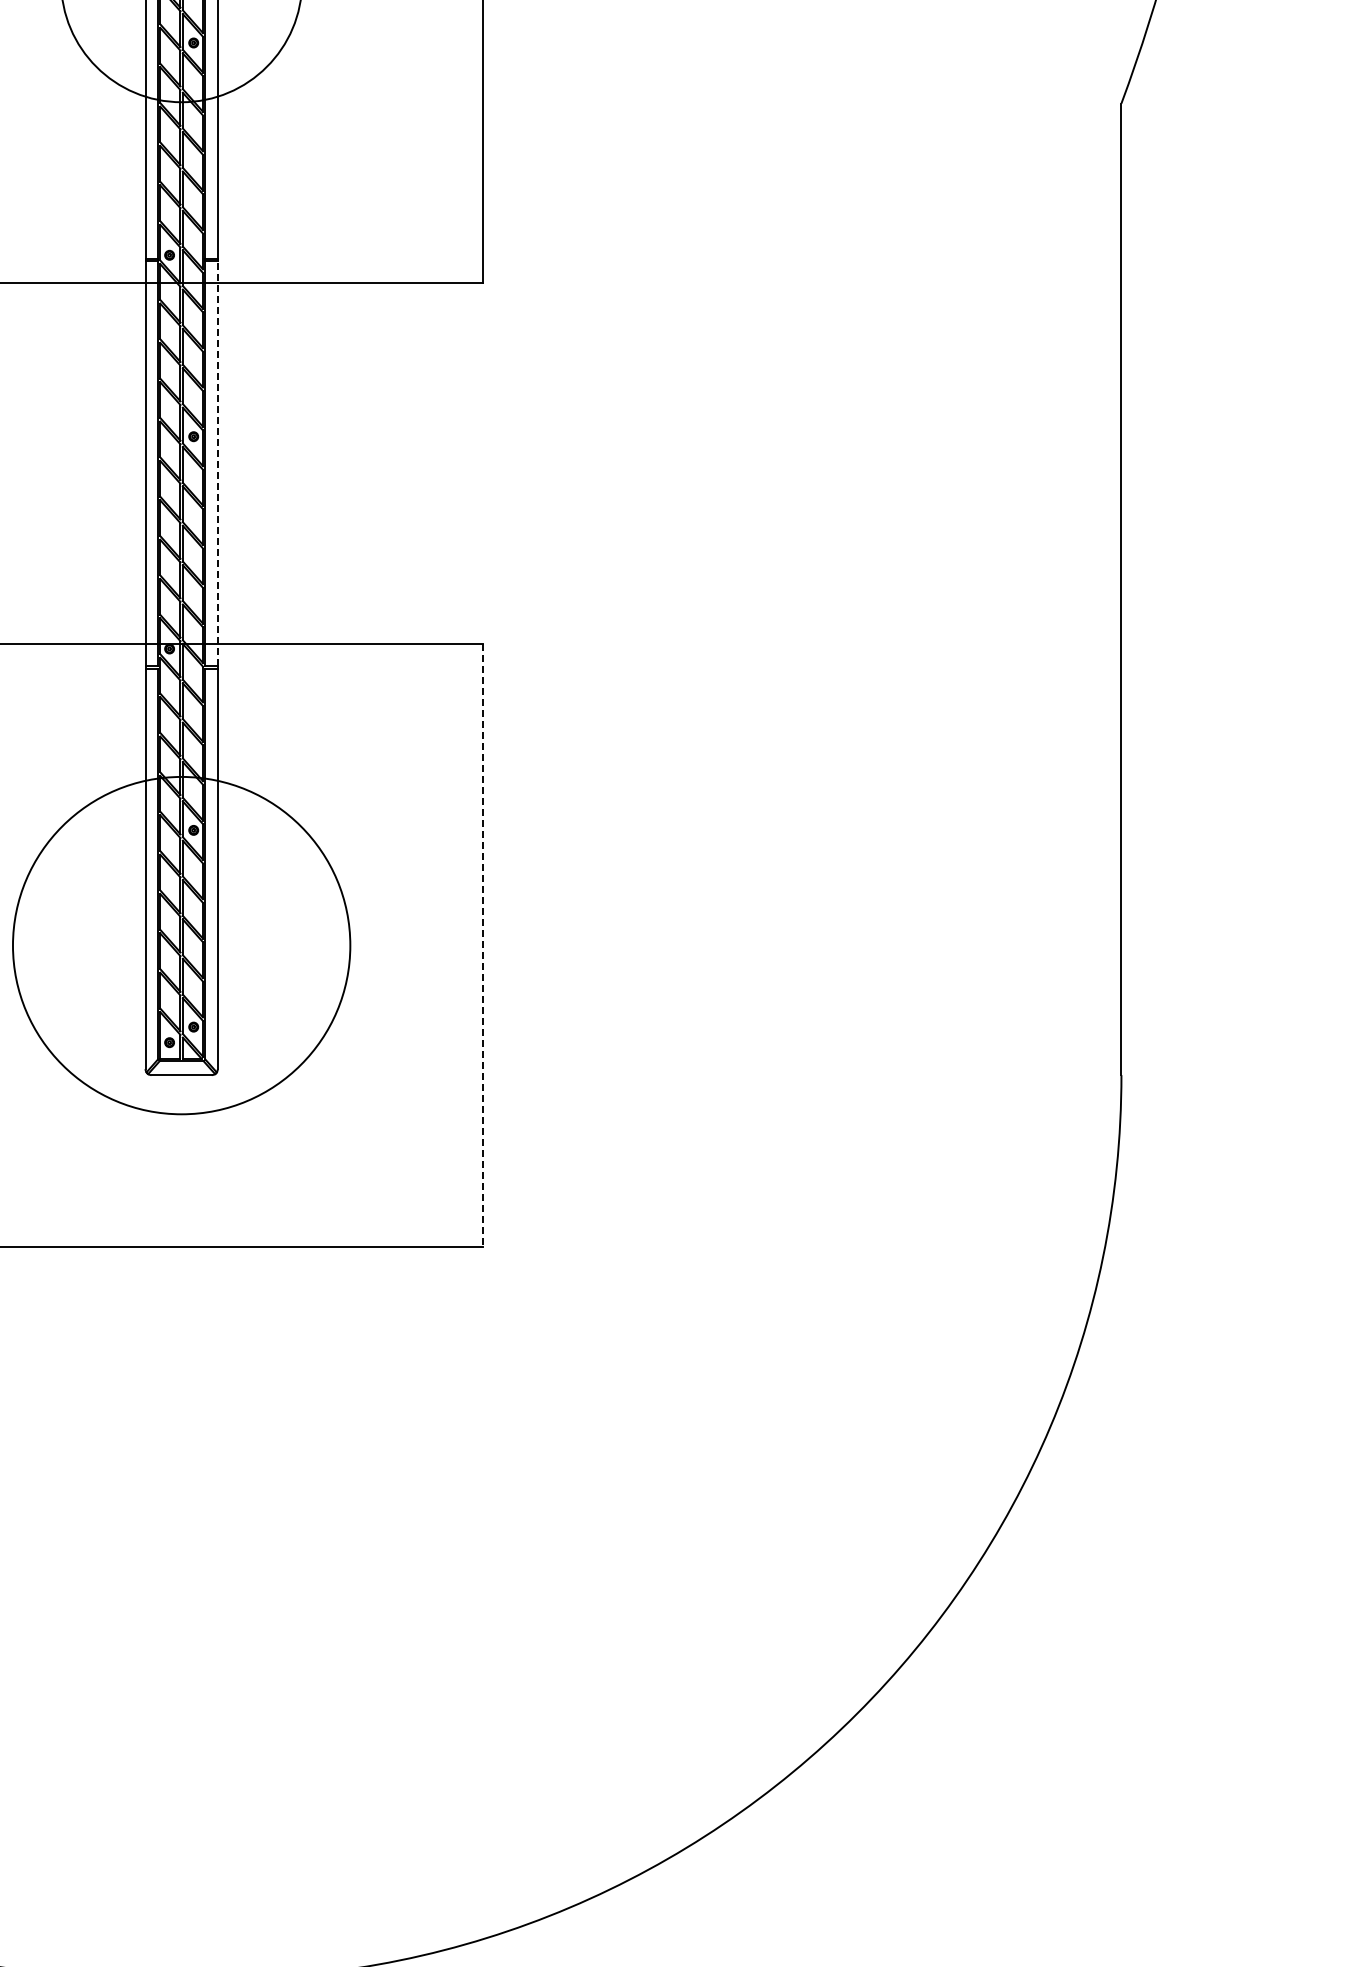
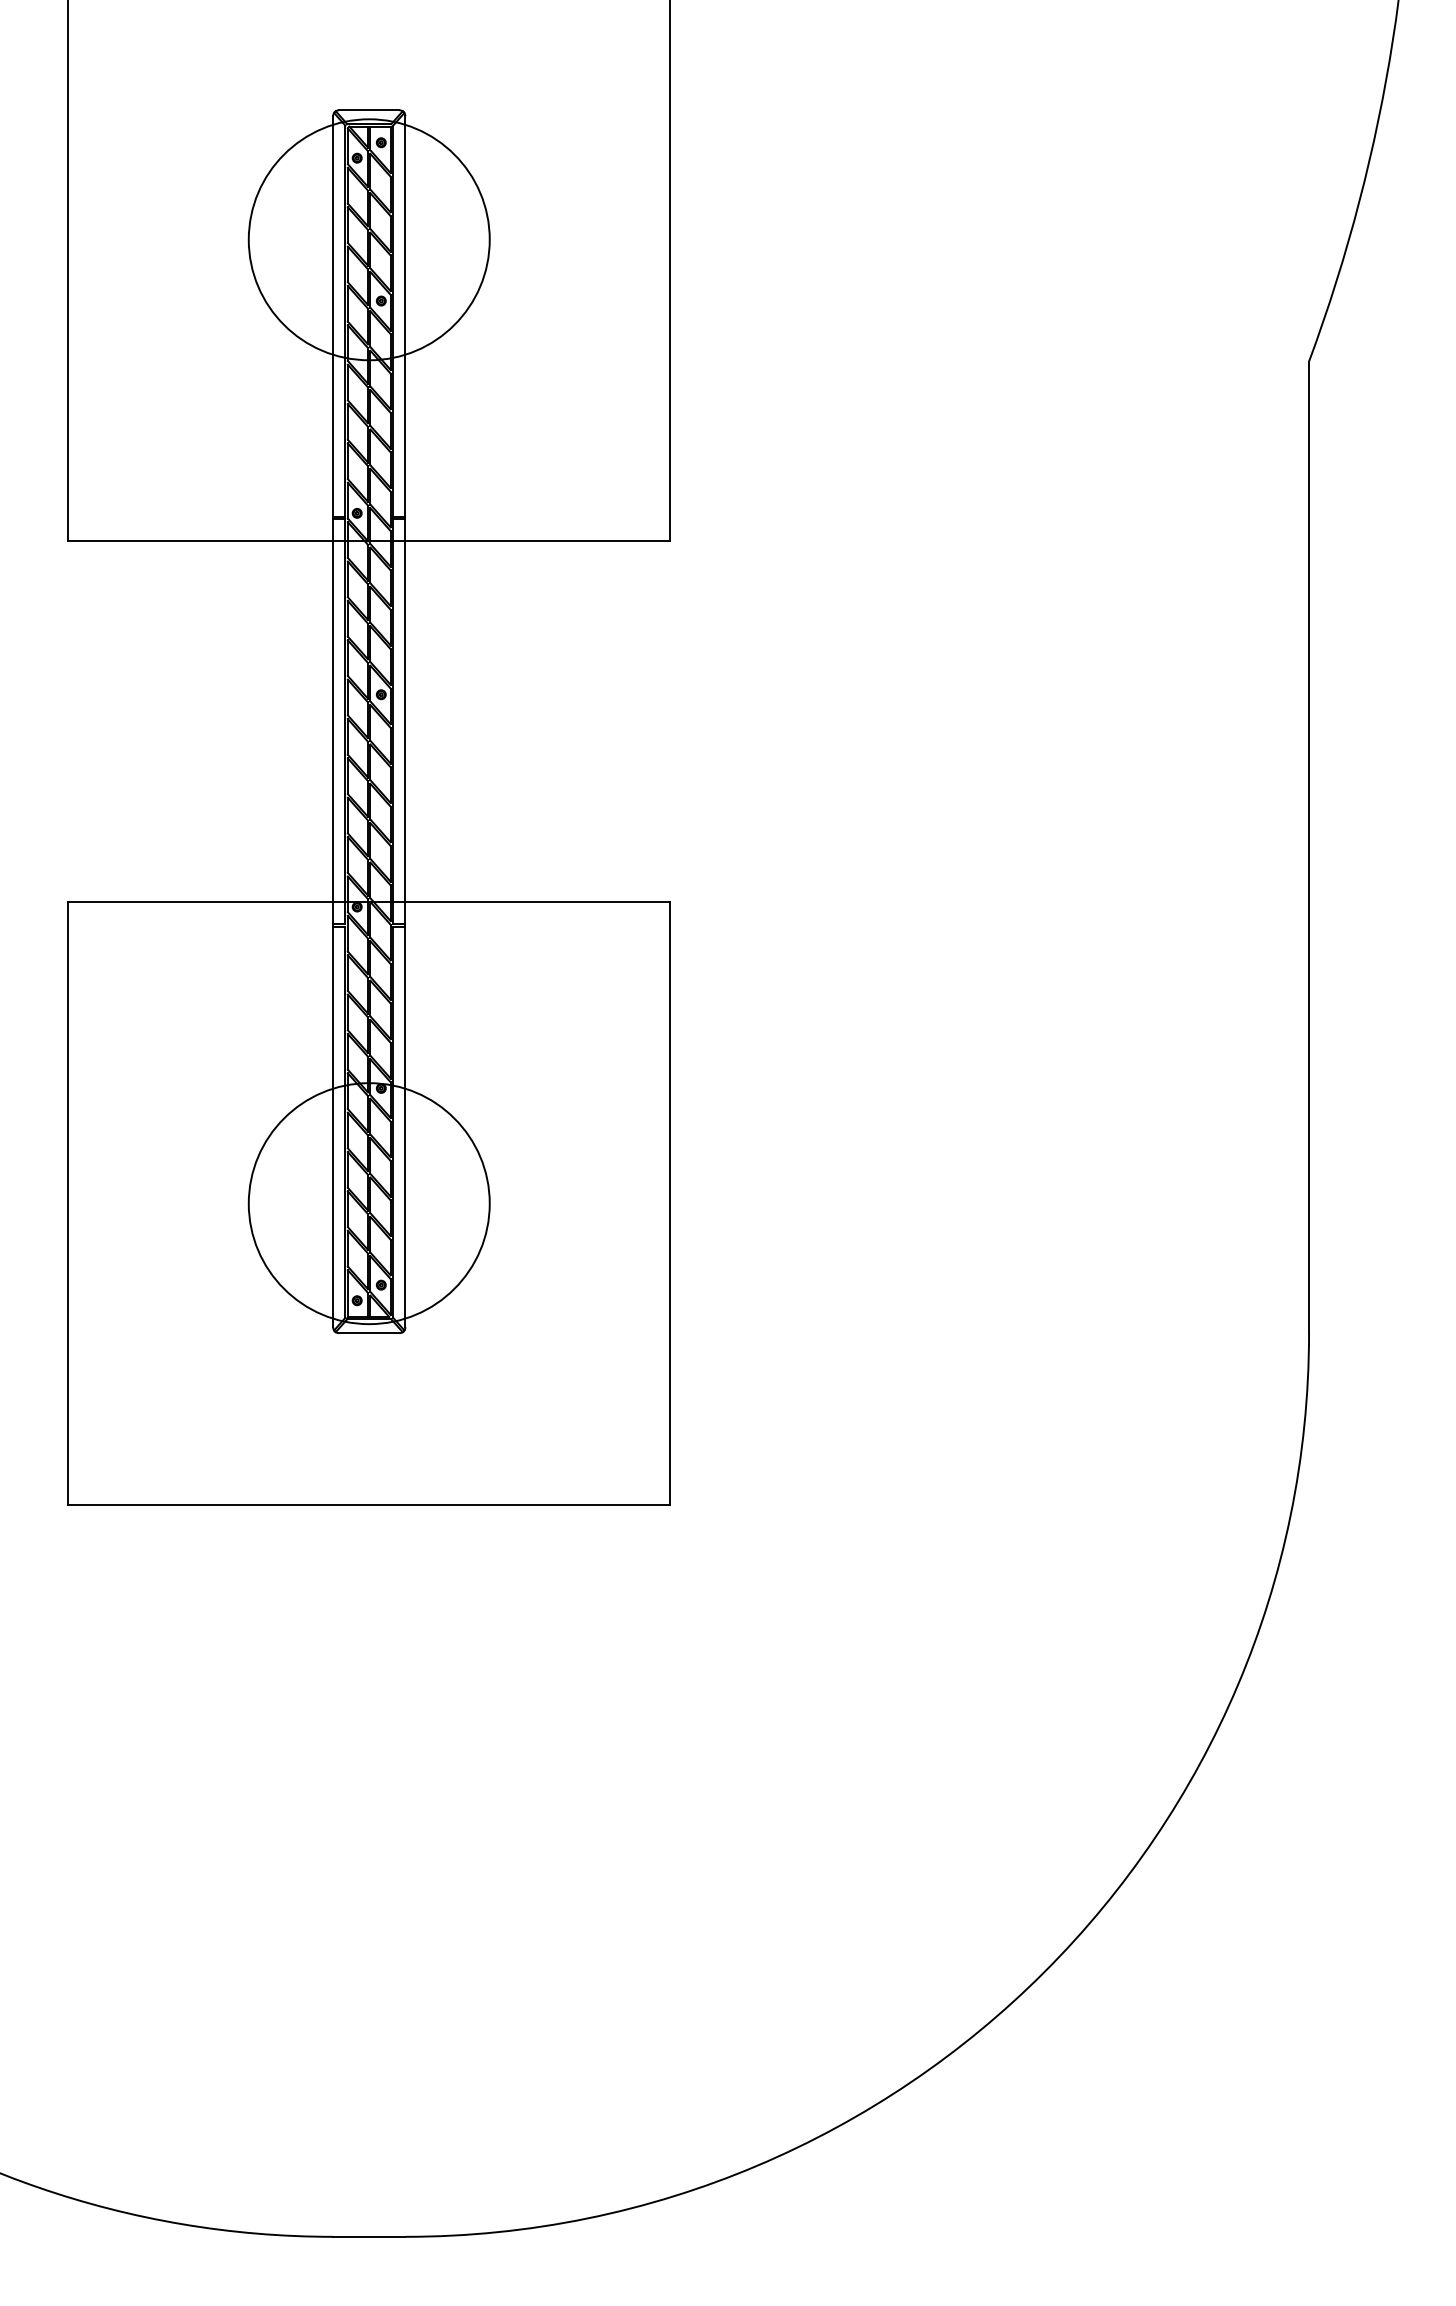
line: (217, 463) -> (405, 721), dashed -> solid
circle: (180, 945) -> (368, 1203), size x0.71
line: (482, 946) -> (670, 1204), dashed -> solid

